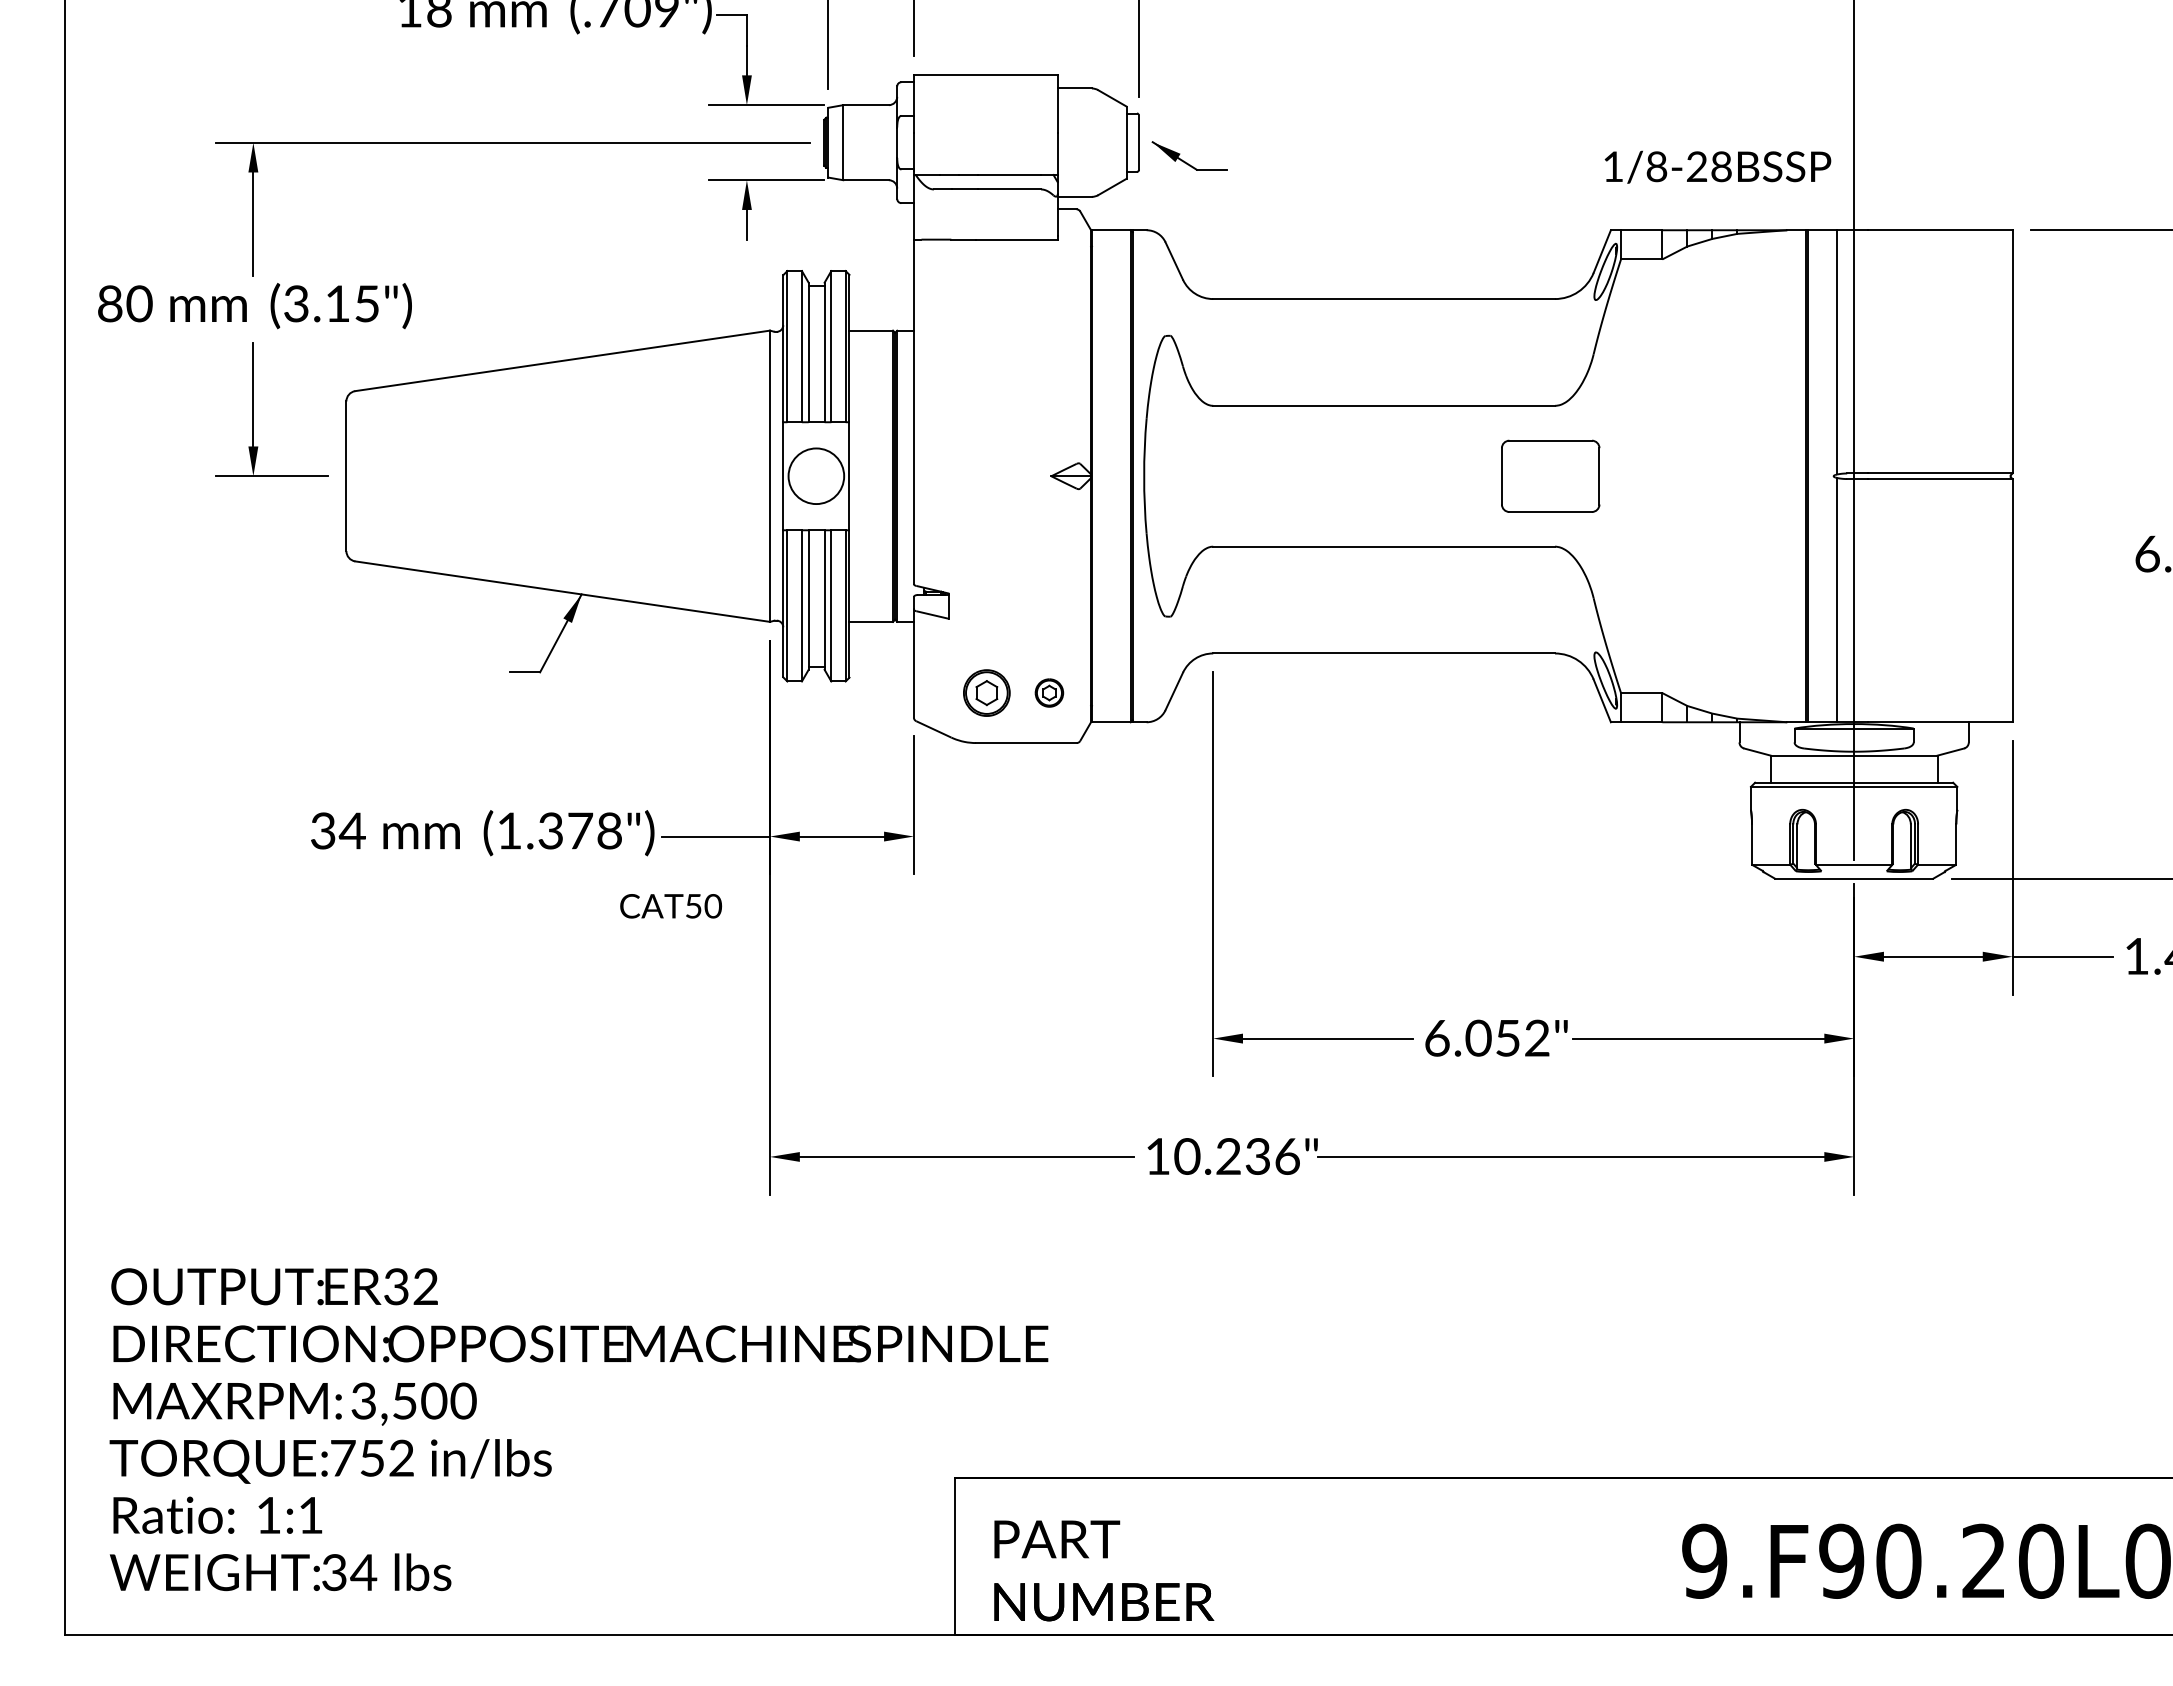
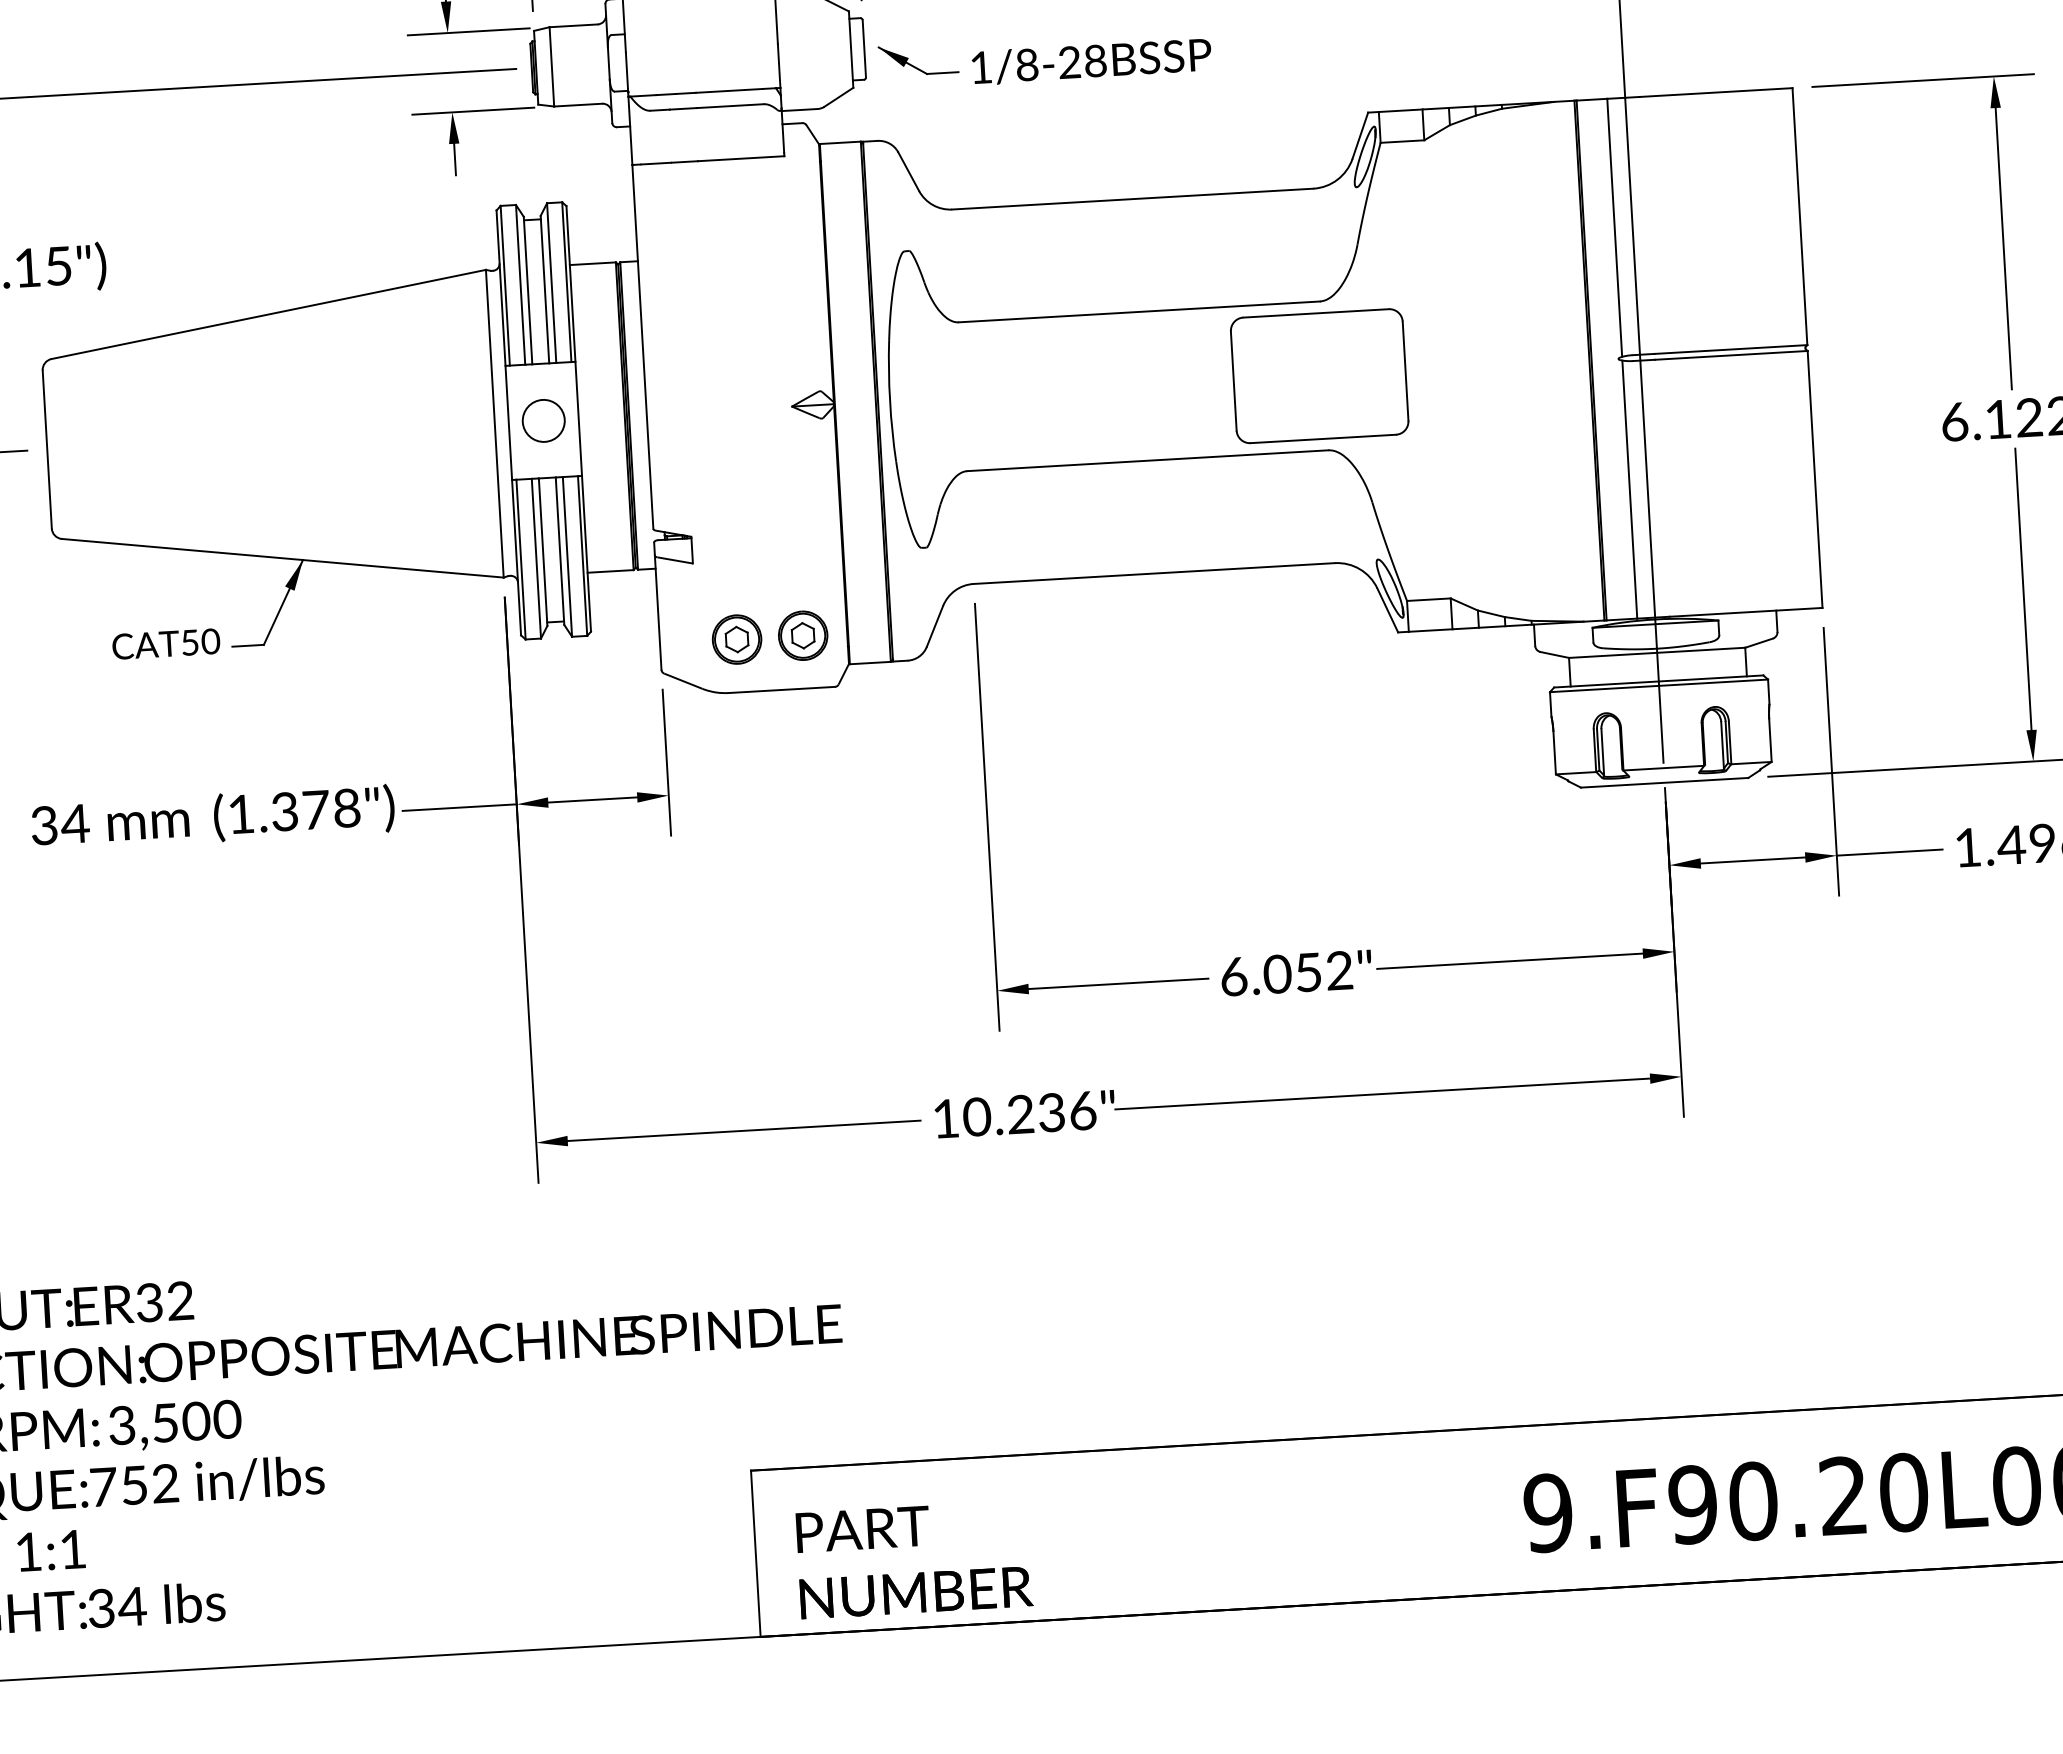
text: (1717, 166) -> (1091, 61), moved
circle: (816, 476) -> (543, 421), size x0.71
part: (1550, 476) -> (1319, 376), size x1.67
part: (1049, 692) -> (803, 635), size x1.67
text: (671, 906) -> (166, 644), moved

